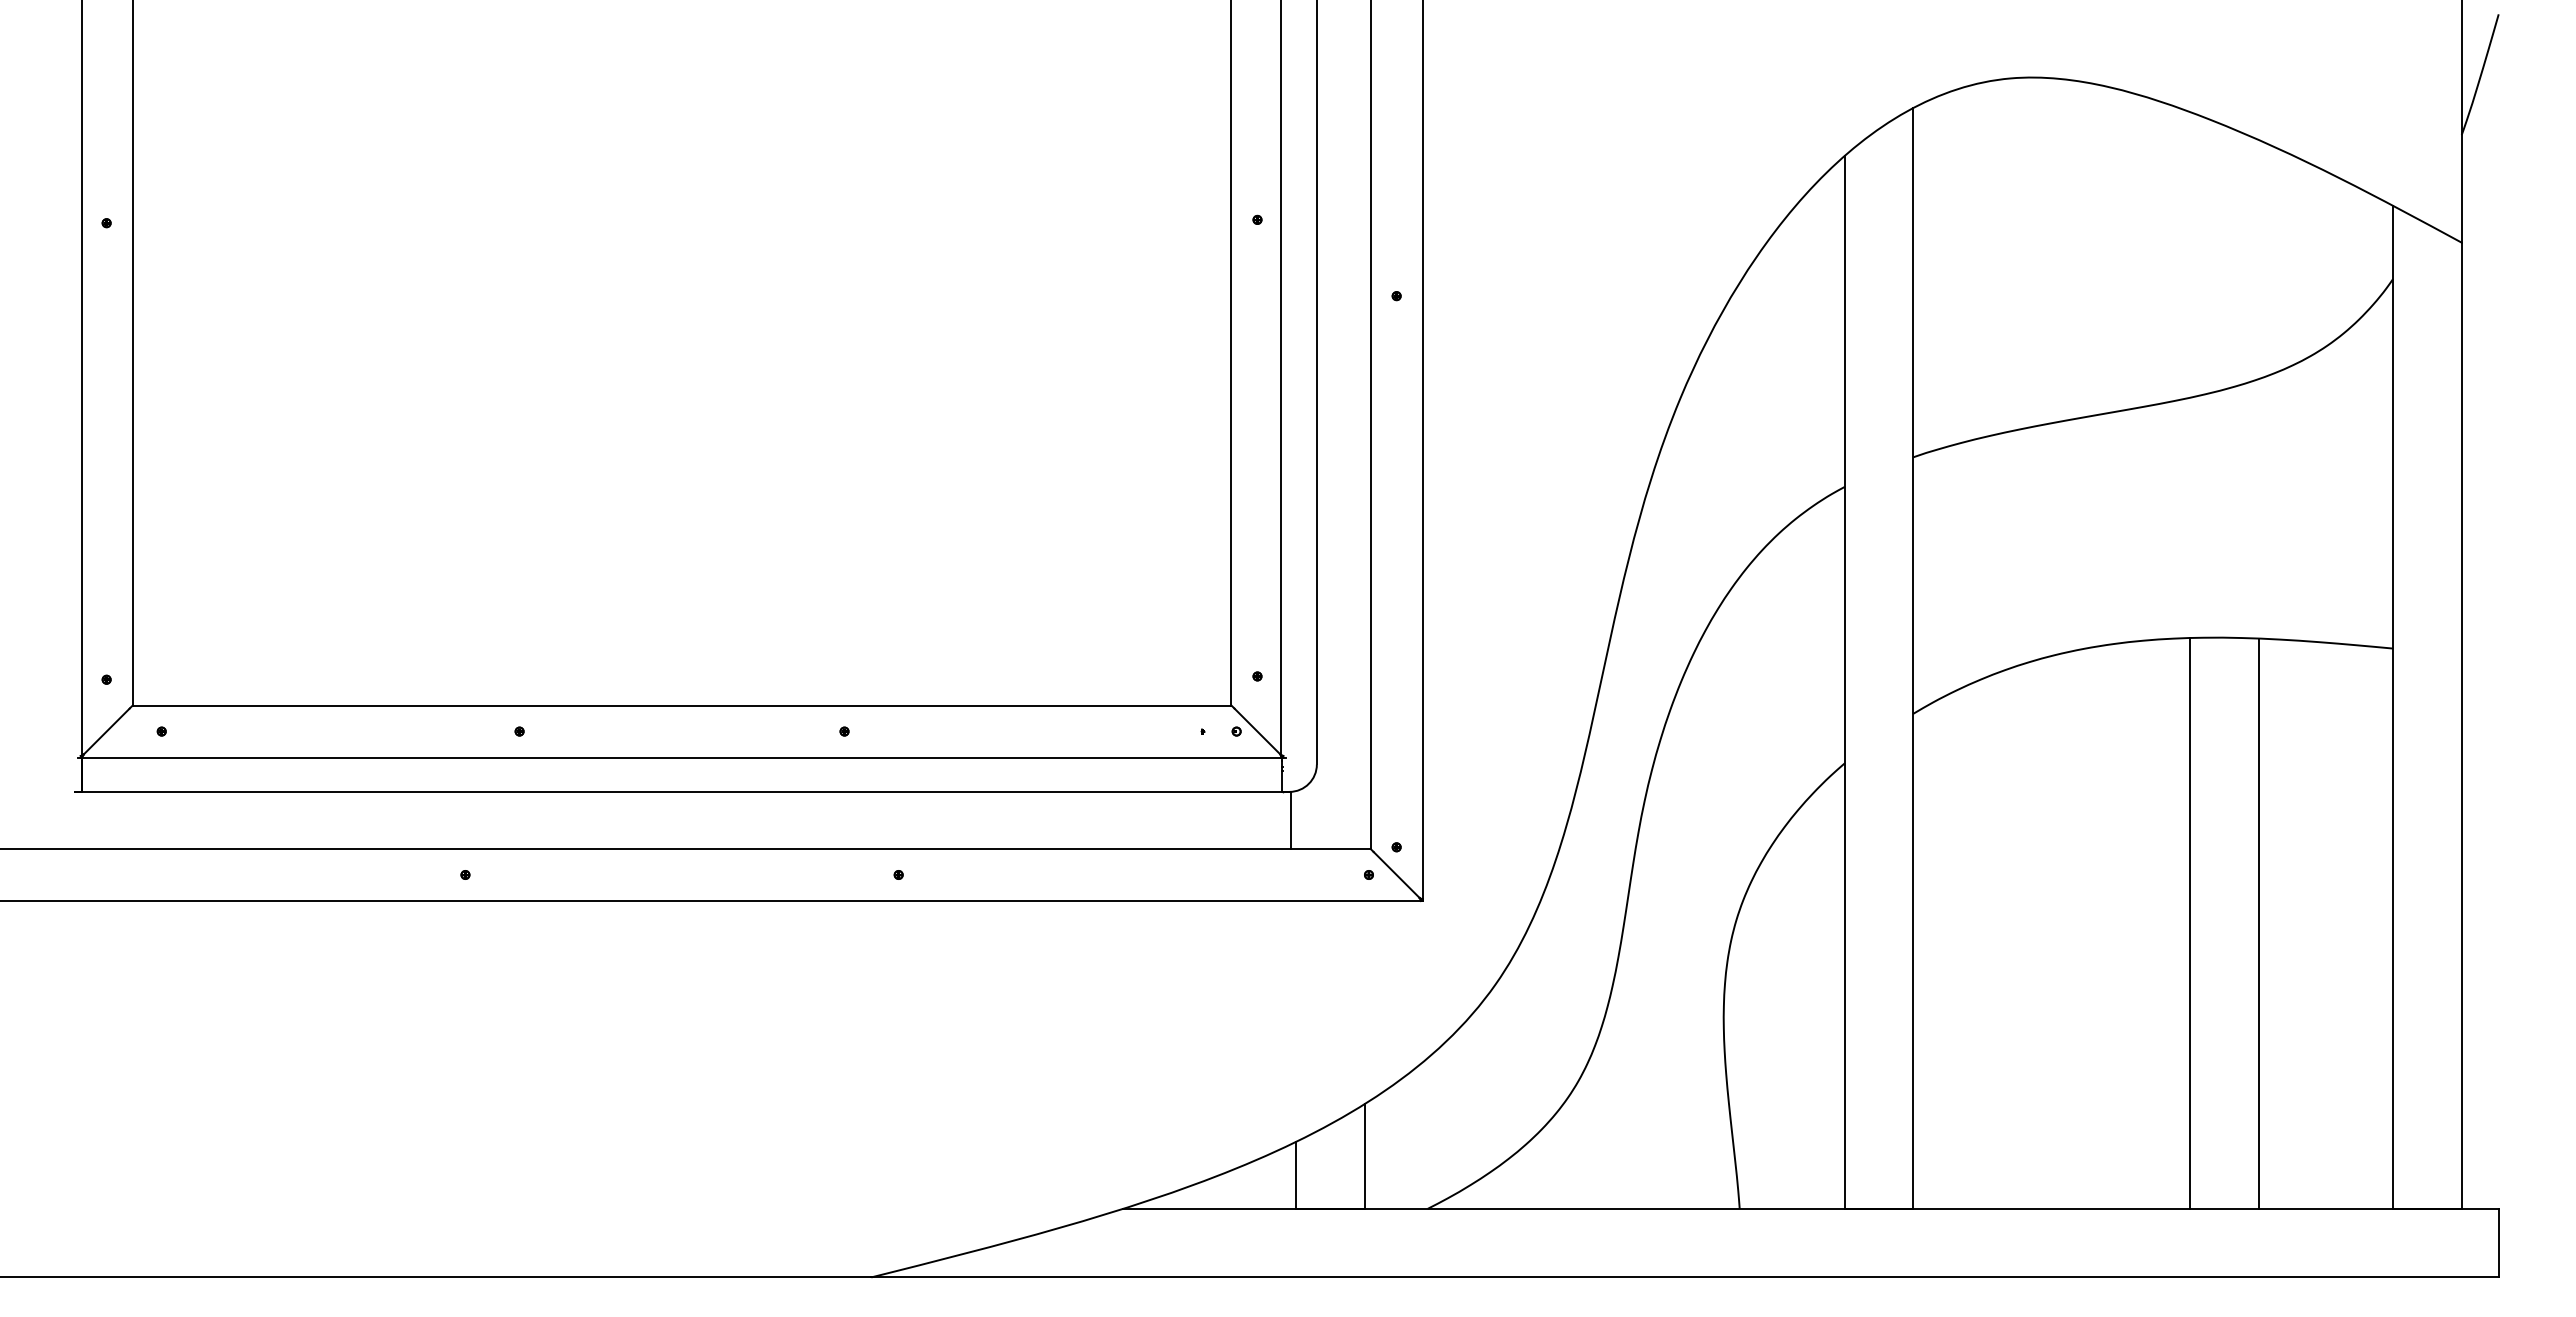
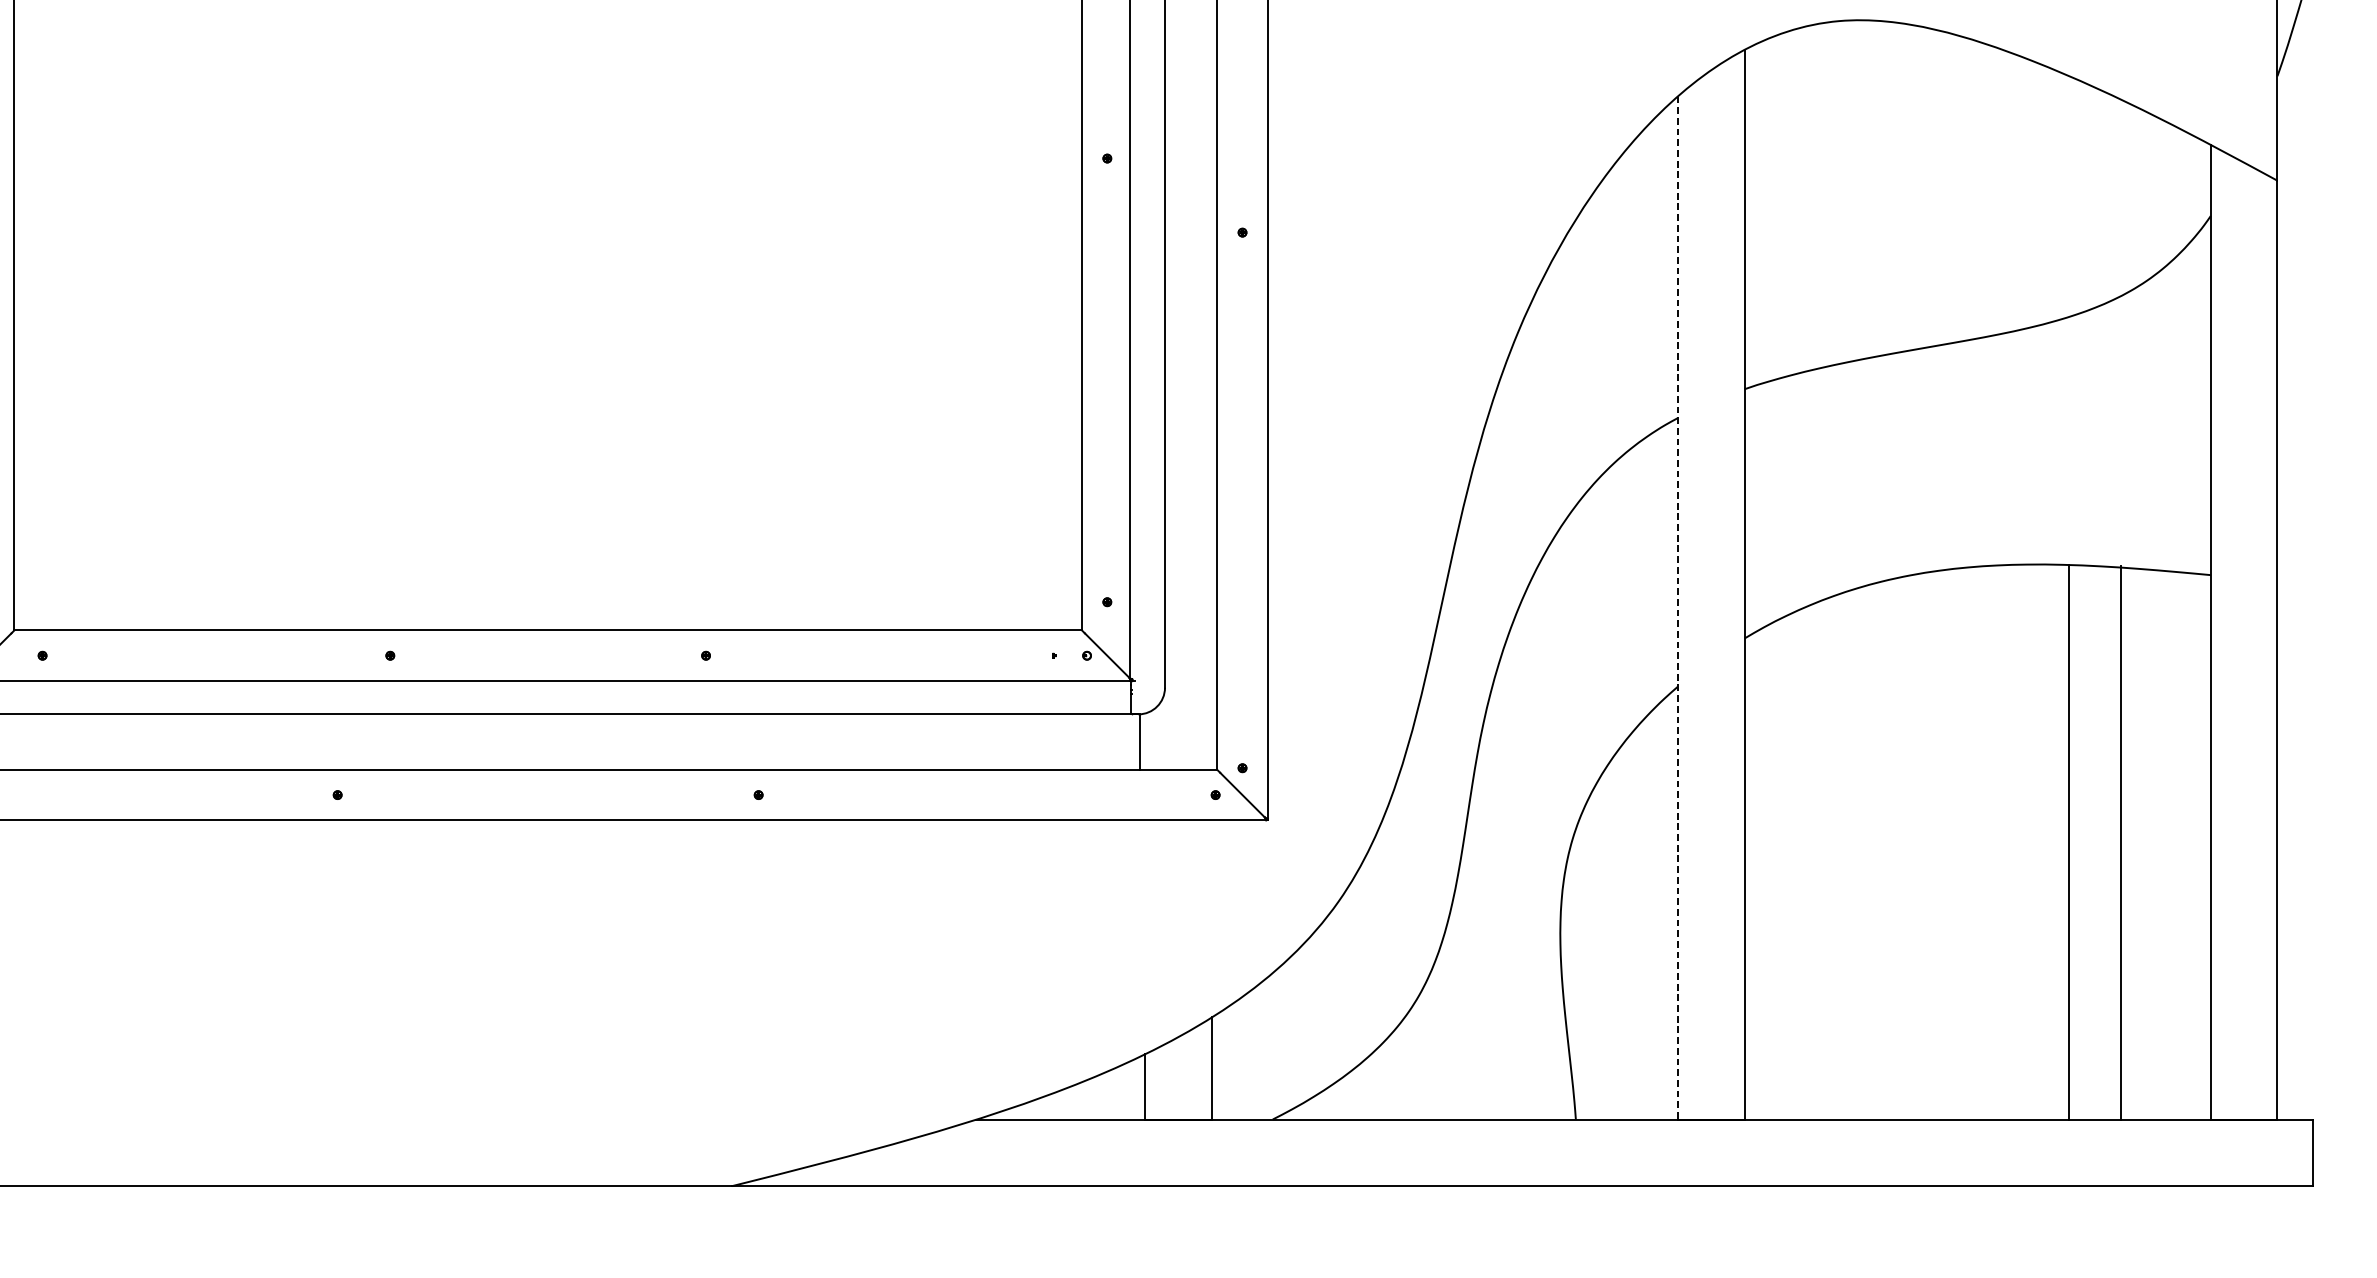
line: (1844, 682) -> (1677, 608), solid -> dashed
line: (2190, 923) -> (2069, 842), moved
line: (2258, 923) -> (2120, 842), moved

